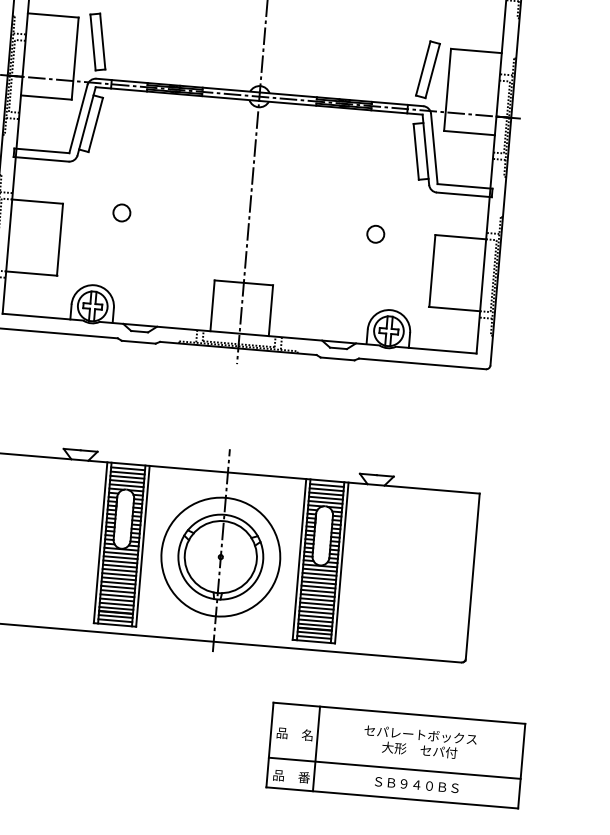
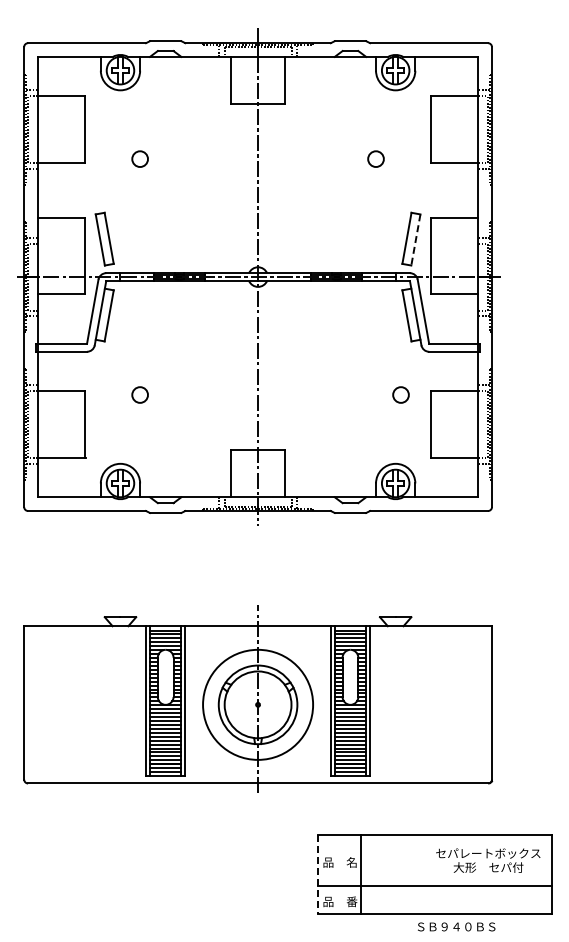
line: (432, 70) -> (415, 239), solid -> dashed
circle: (375, 233) -> (400, 394), moved
text: (420, 742) -> (488, 860), moved
line: (269, 745) -> (317, 874), solid -> dashed
text: (416, 784) -> (456, 926), moved

